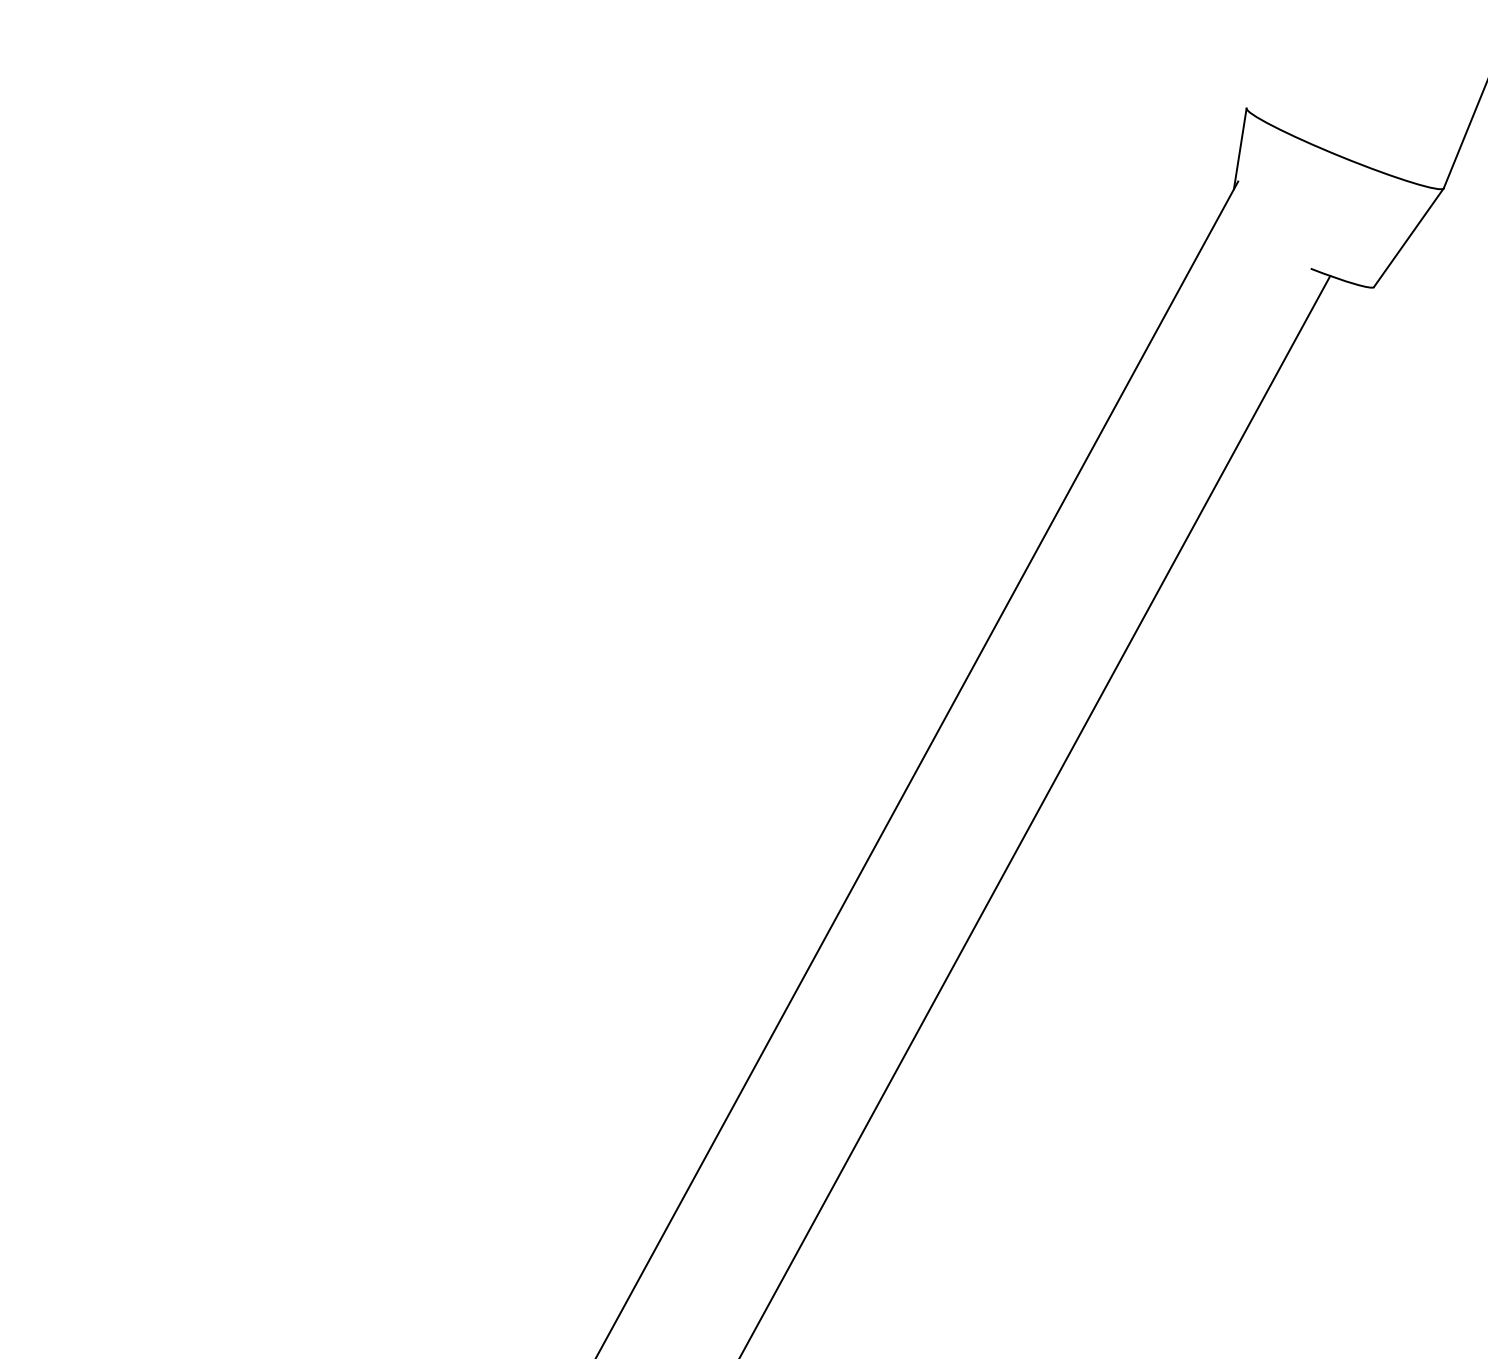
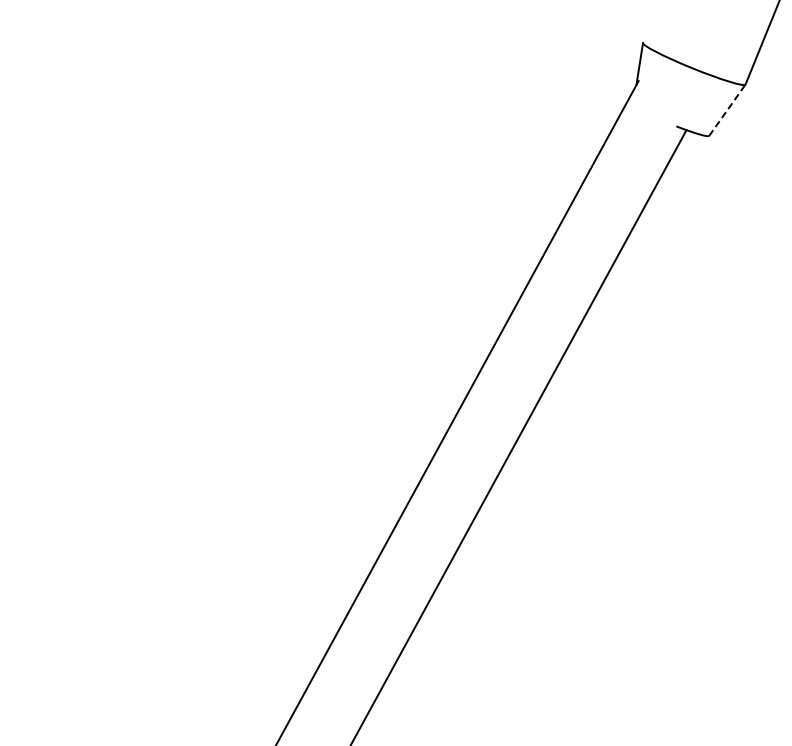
line: (1409, 236) -> (727, 109), solid -> dashed

